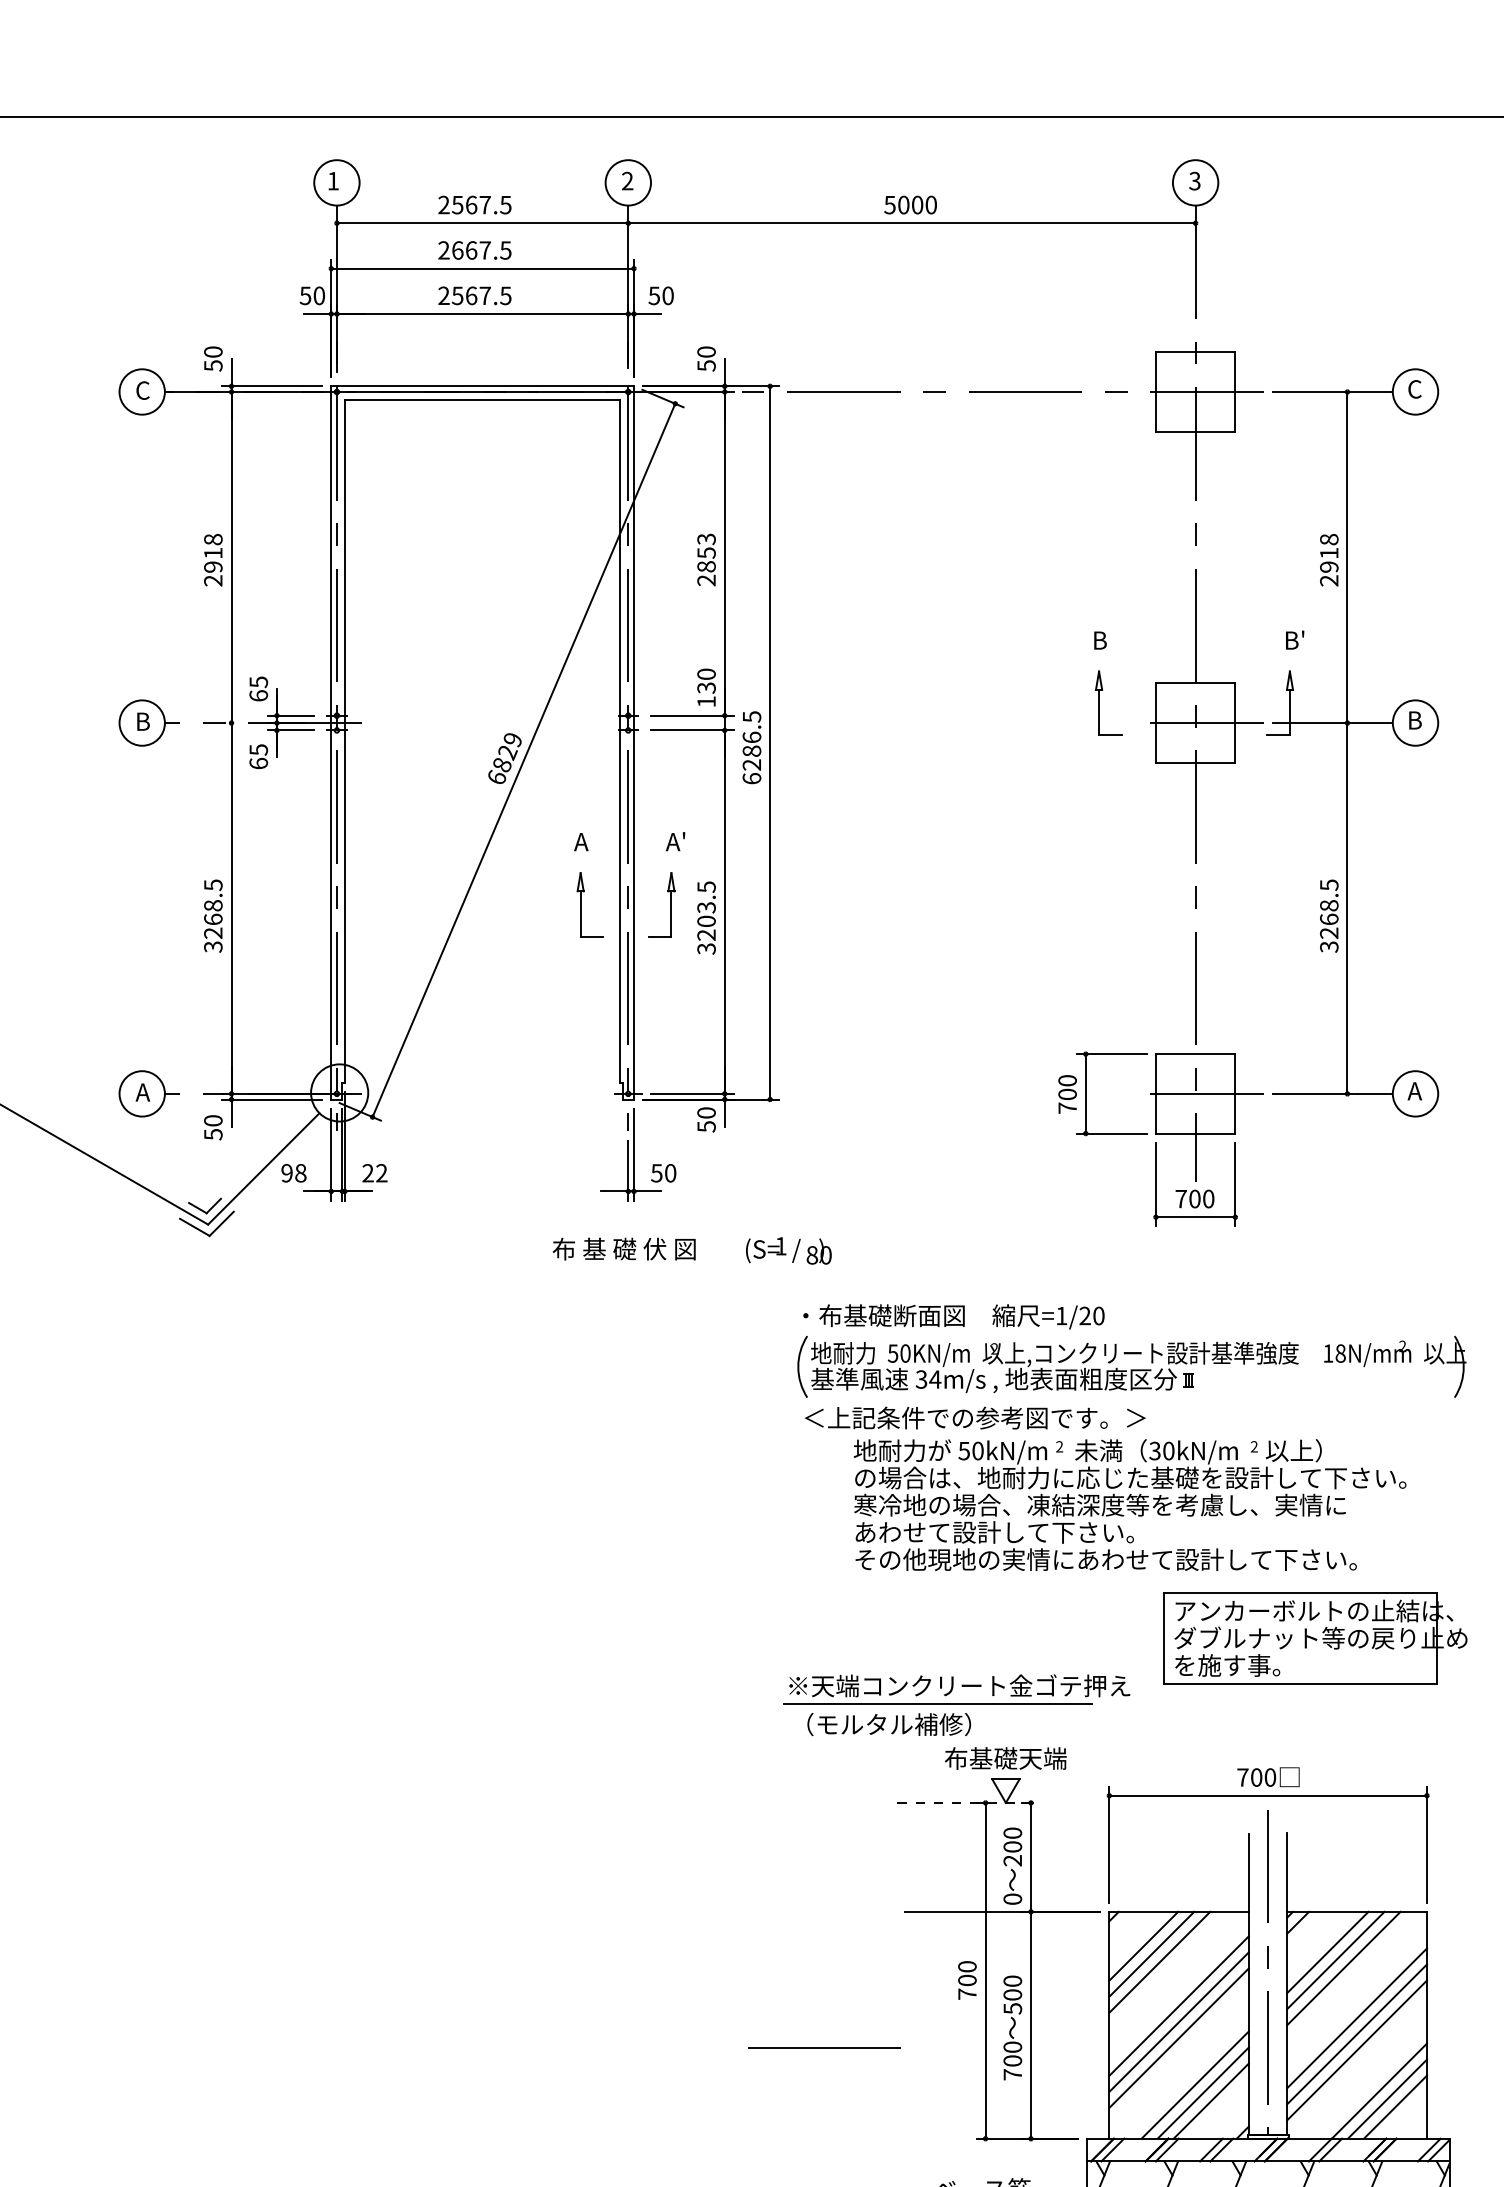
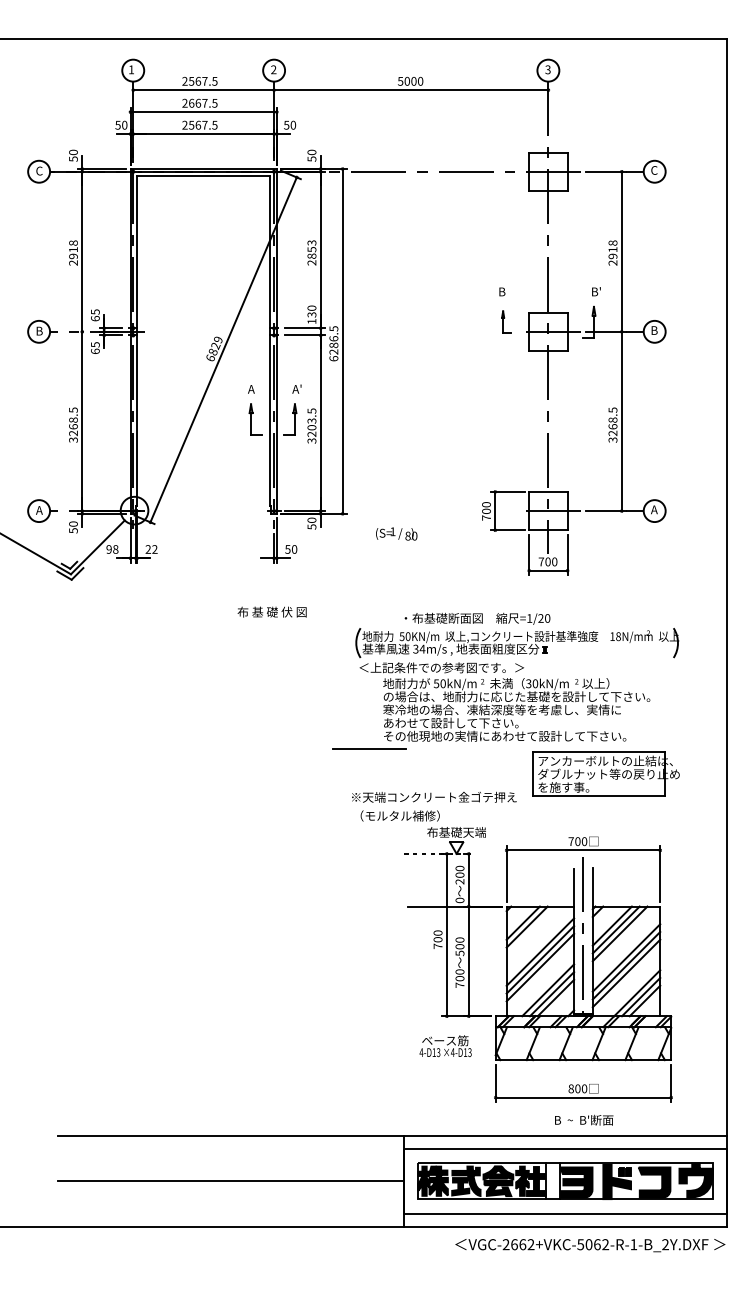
part: (1108, 701) -> (506, 321), size x0.7
text: (622, 1247) -> (271, 611), moved
text: (788, 1249) -> (396, 533), moved
text: (953, 1316) -> (477, 618), moved
line: (937, 1704) -> (423, 806), removed
line: (1158, 1961) -> (530, 930), removed
line: (825, 2046) -> (369, 748), moved

